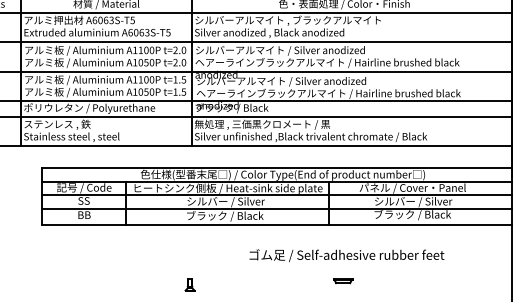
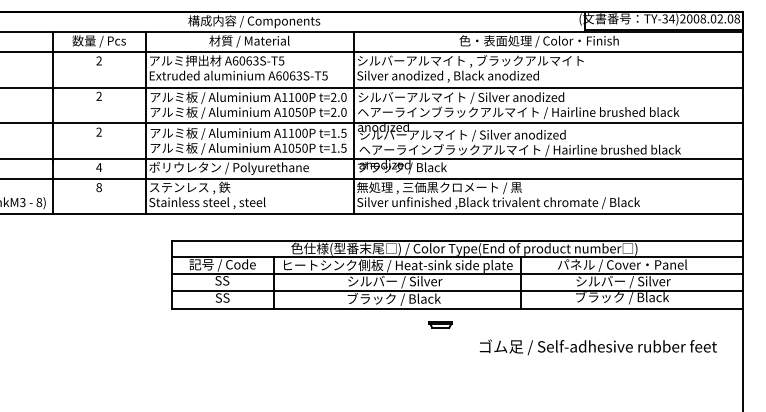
text: (84, 214) -> (222, 297), BB -> SS
text: (346, 255) -> (597, 347), moved
part: (342, 280) -> (440, 324), moved
part: (190, 284) -> (351, 382), removed

